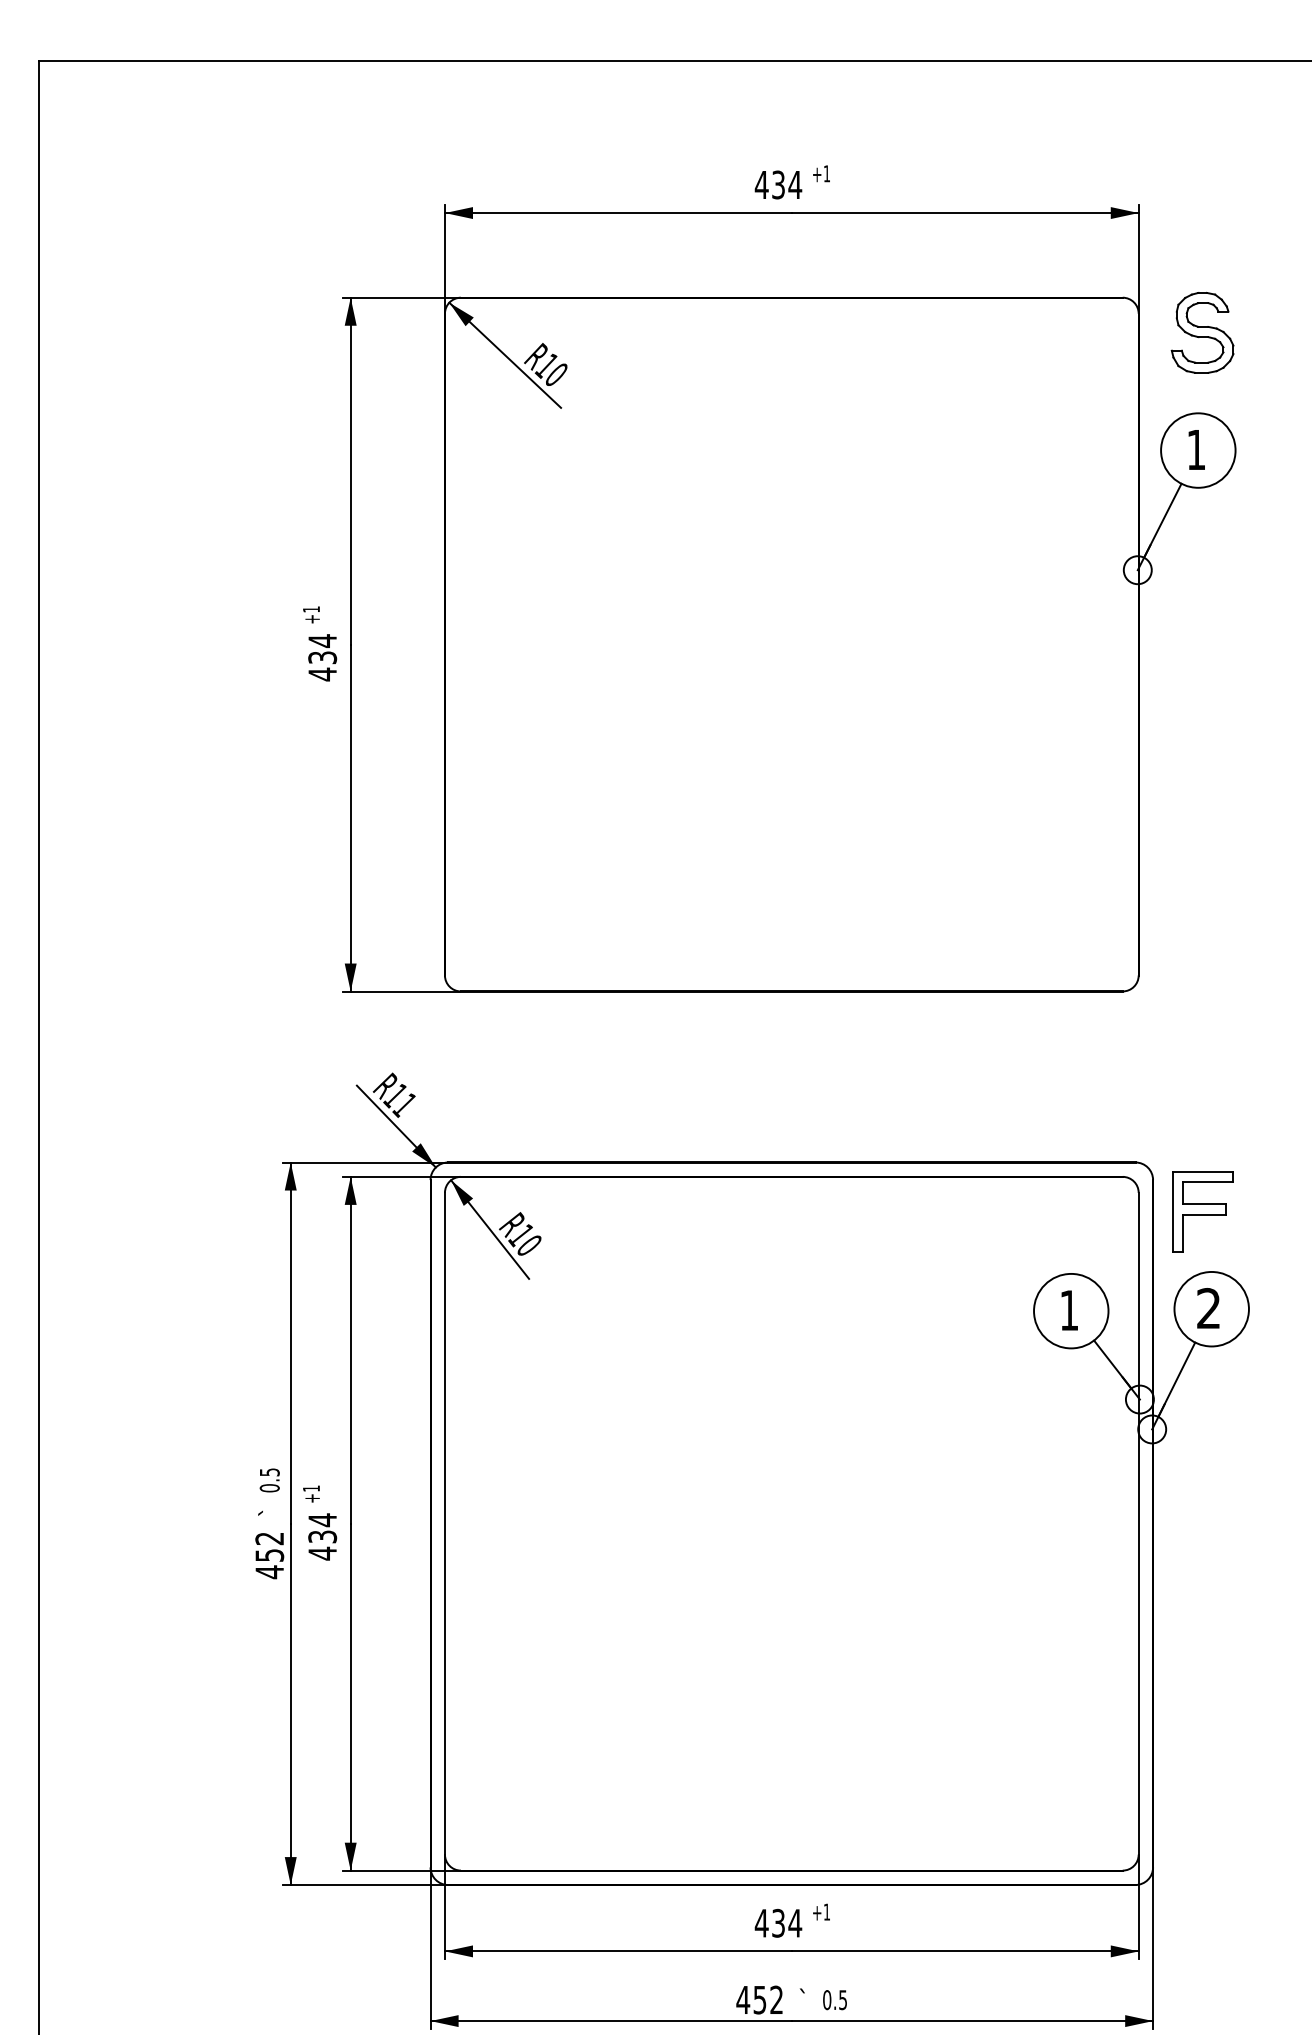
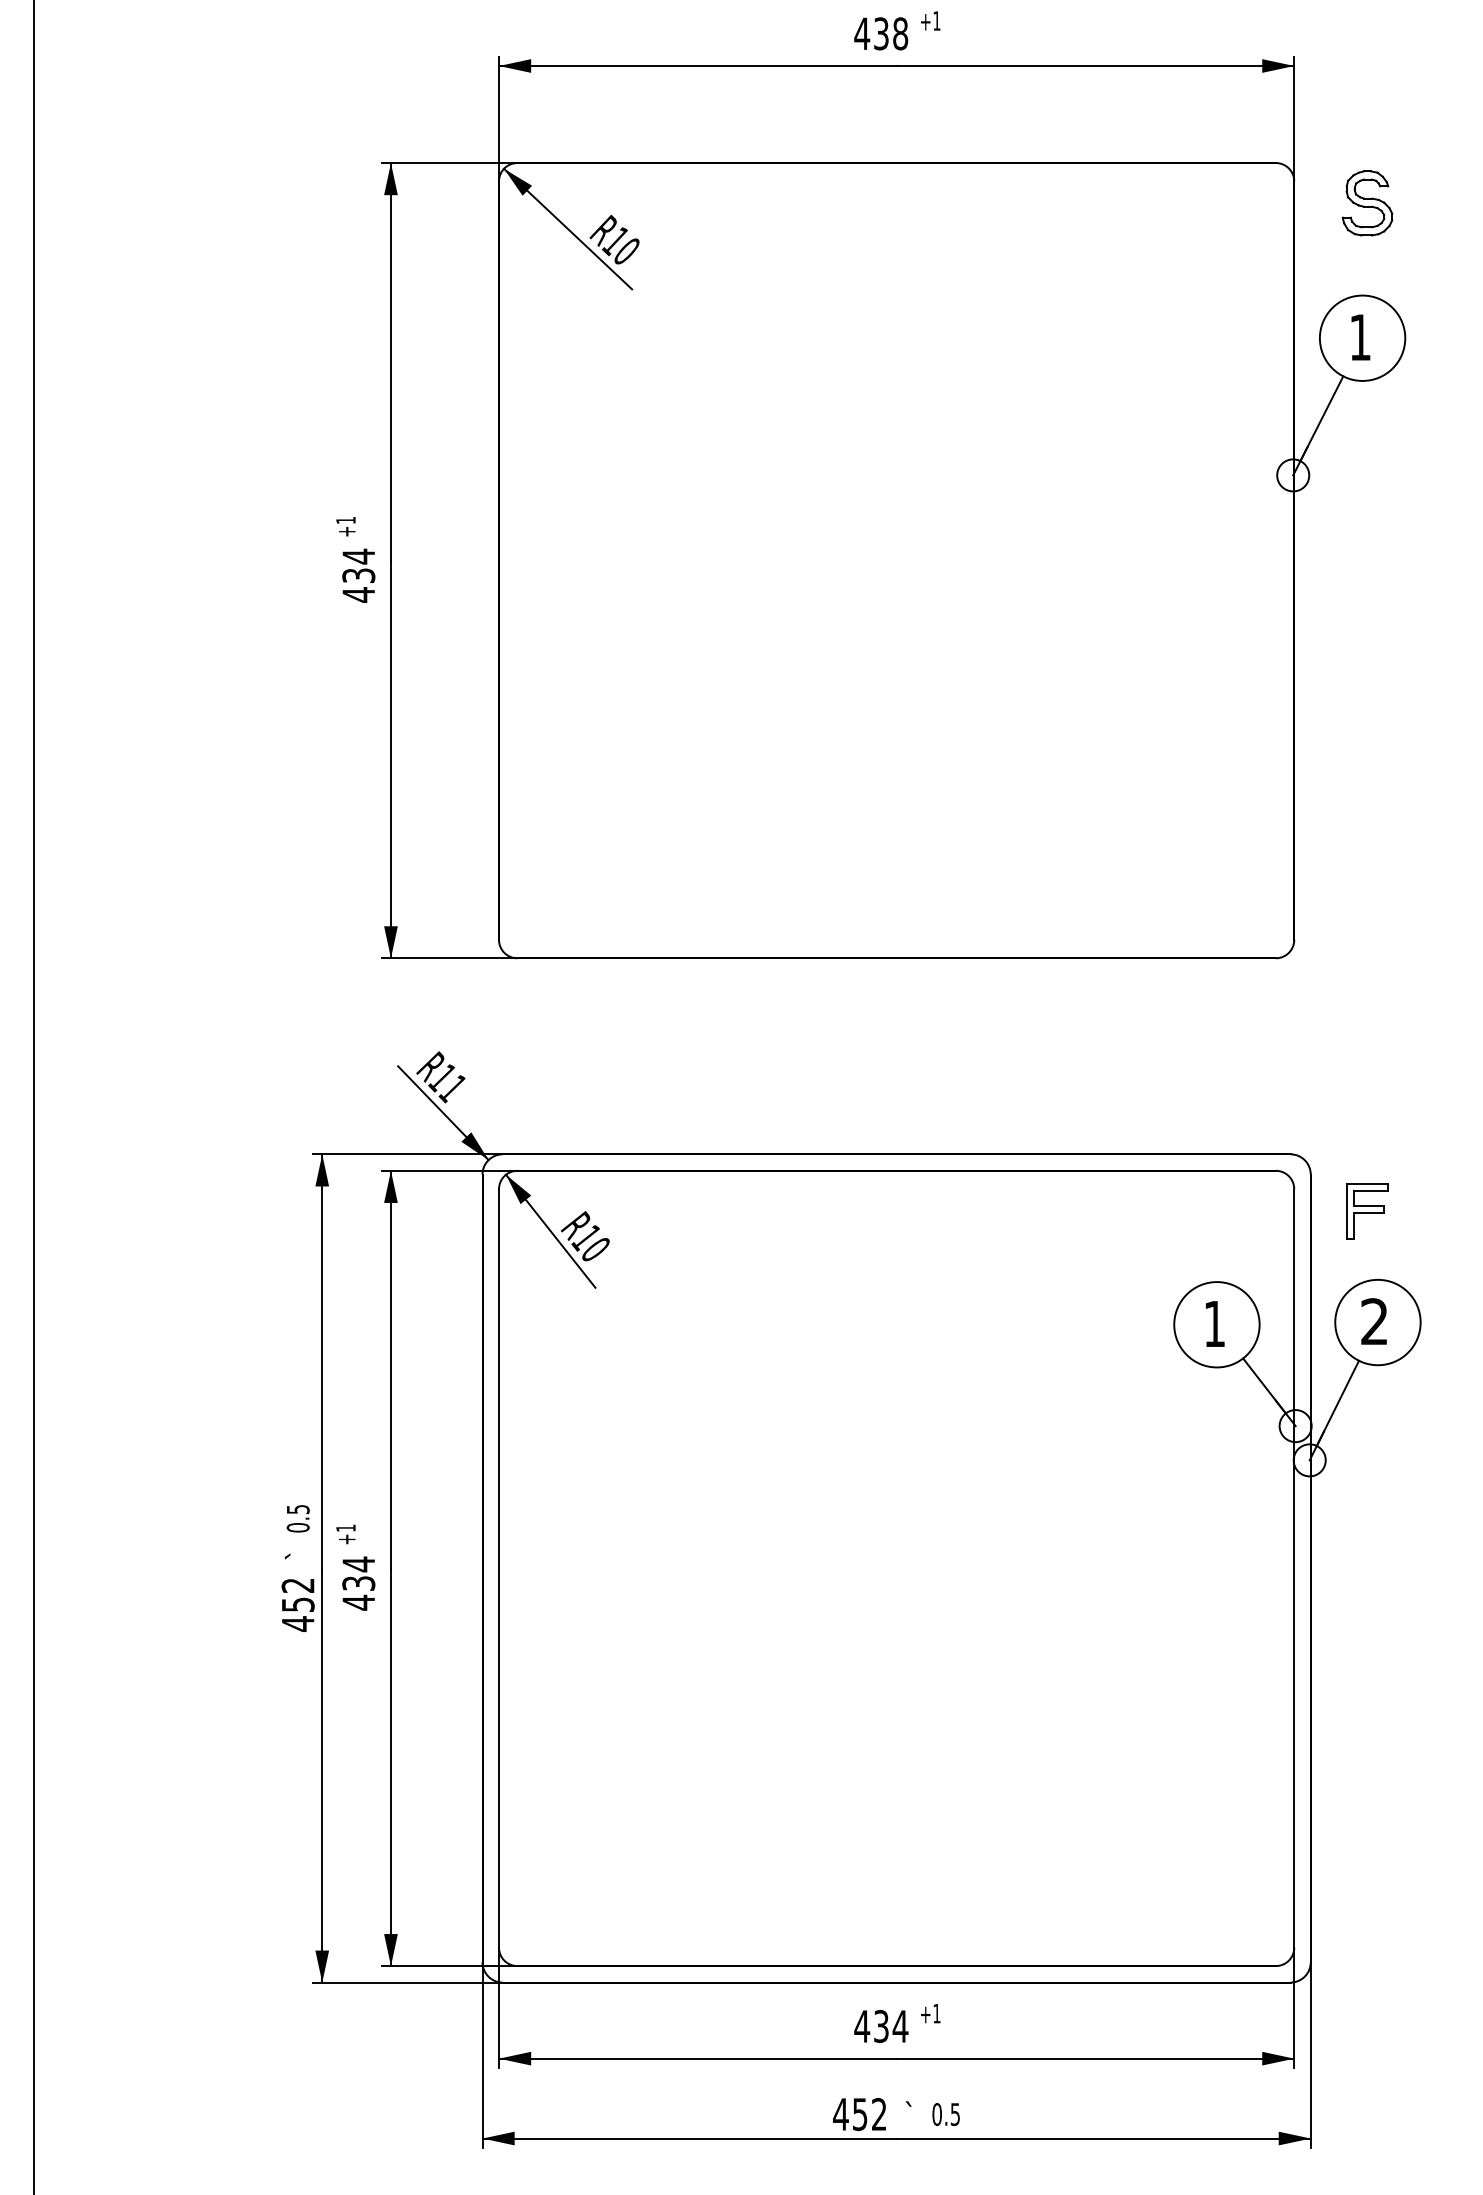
text: (795, 184) -> (900, 33), 434 -> 438
part: (1202, 332) -> (1367, 202), size x0.7
part: (1202, 1211) -> (1367, 1210), size x0.6

